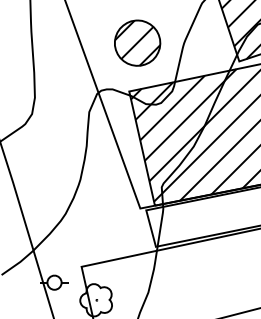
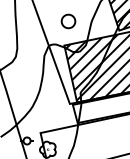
part: (137, 43) -> (68, 21), size x0.6

